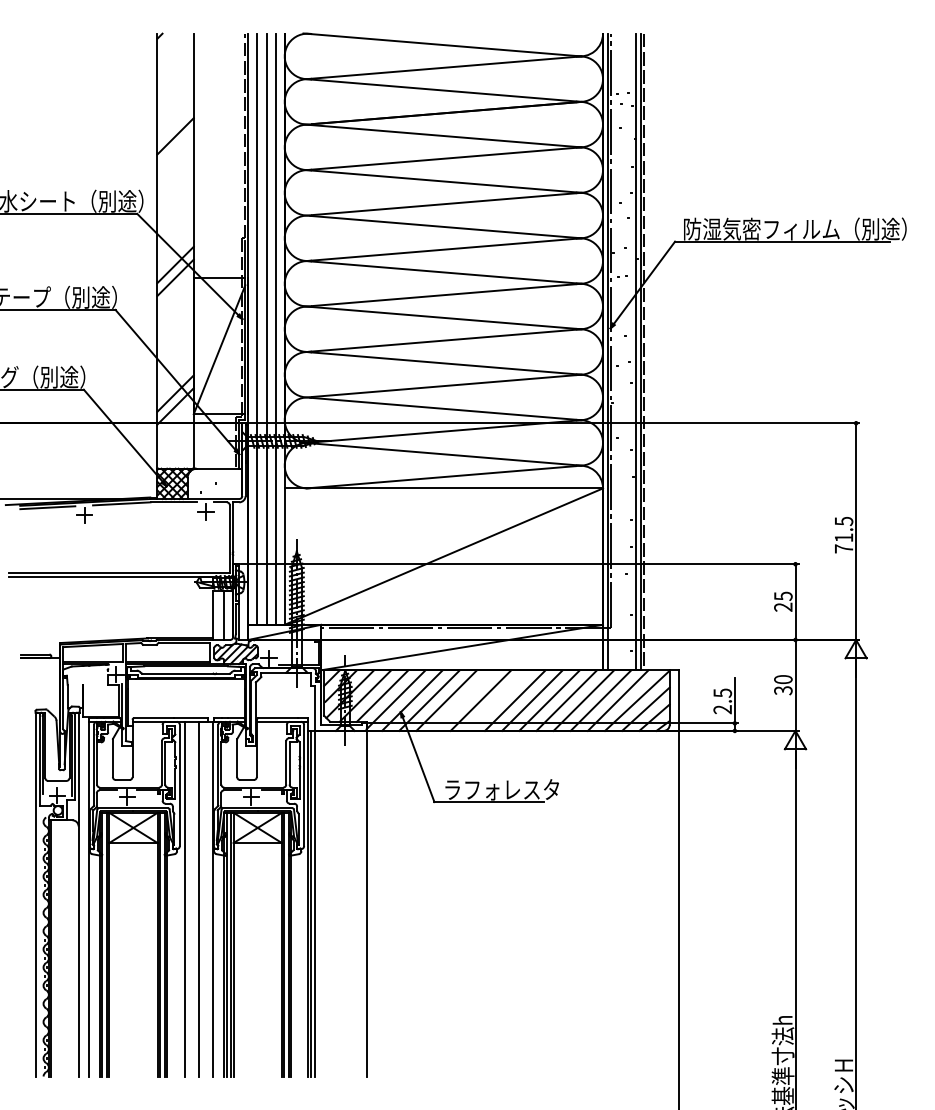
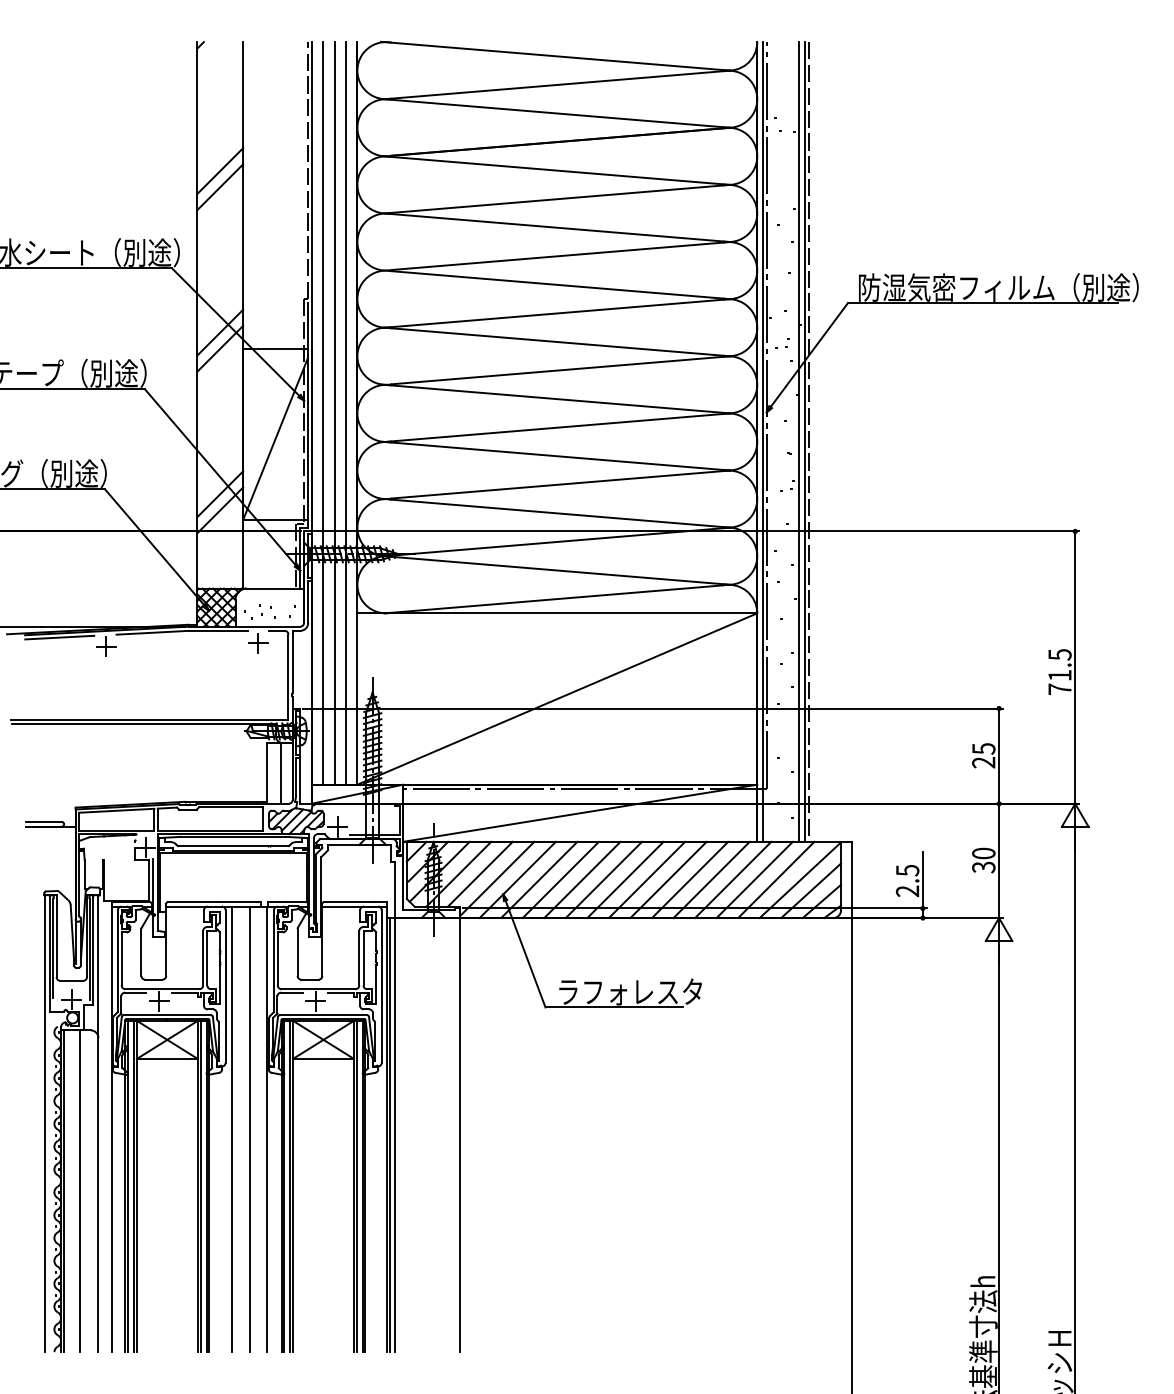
line: (175, 149) -> (220, 187), added
line: (463, 700) -> (582, 879), added
line: (498, 700) -> (625, 879), added
line: (64, 948) -> (80, 1191), added

